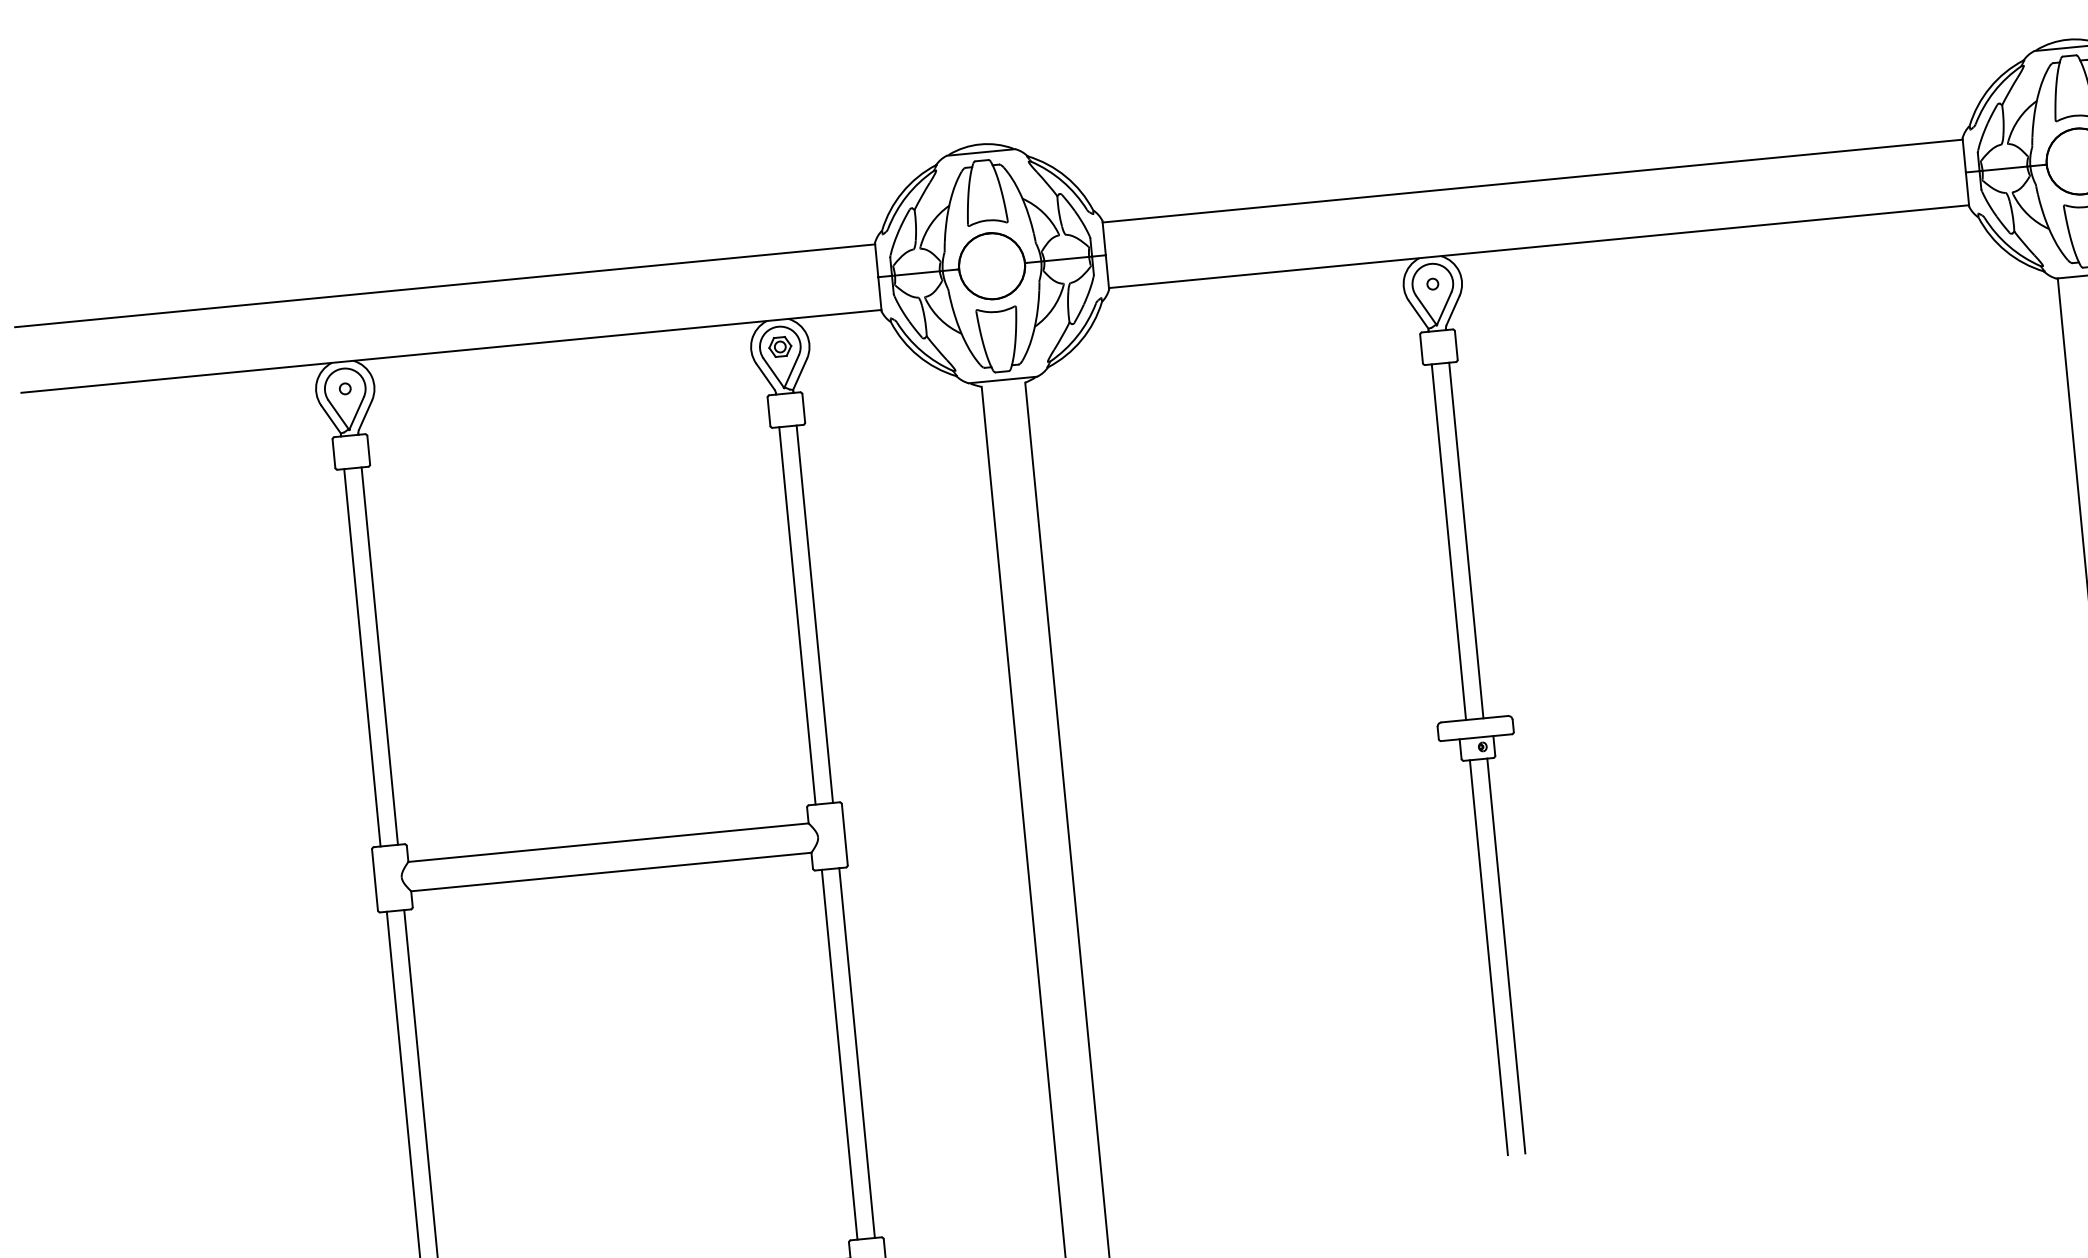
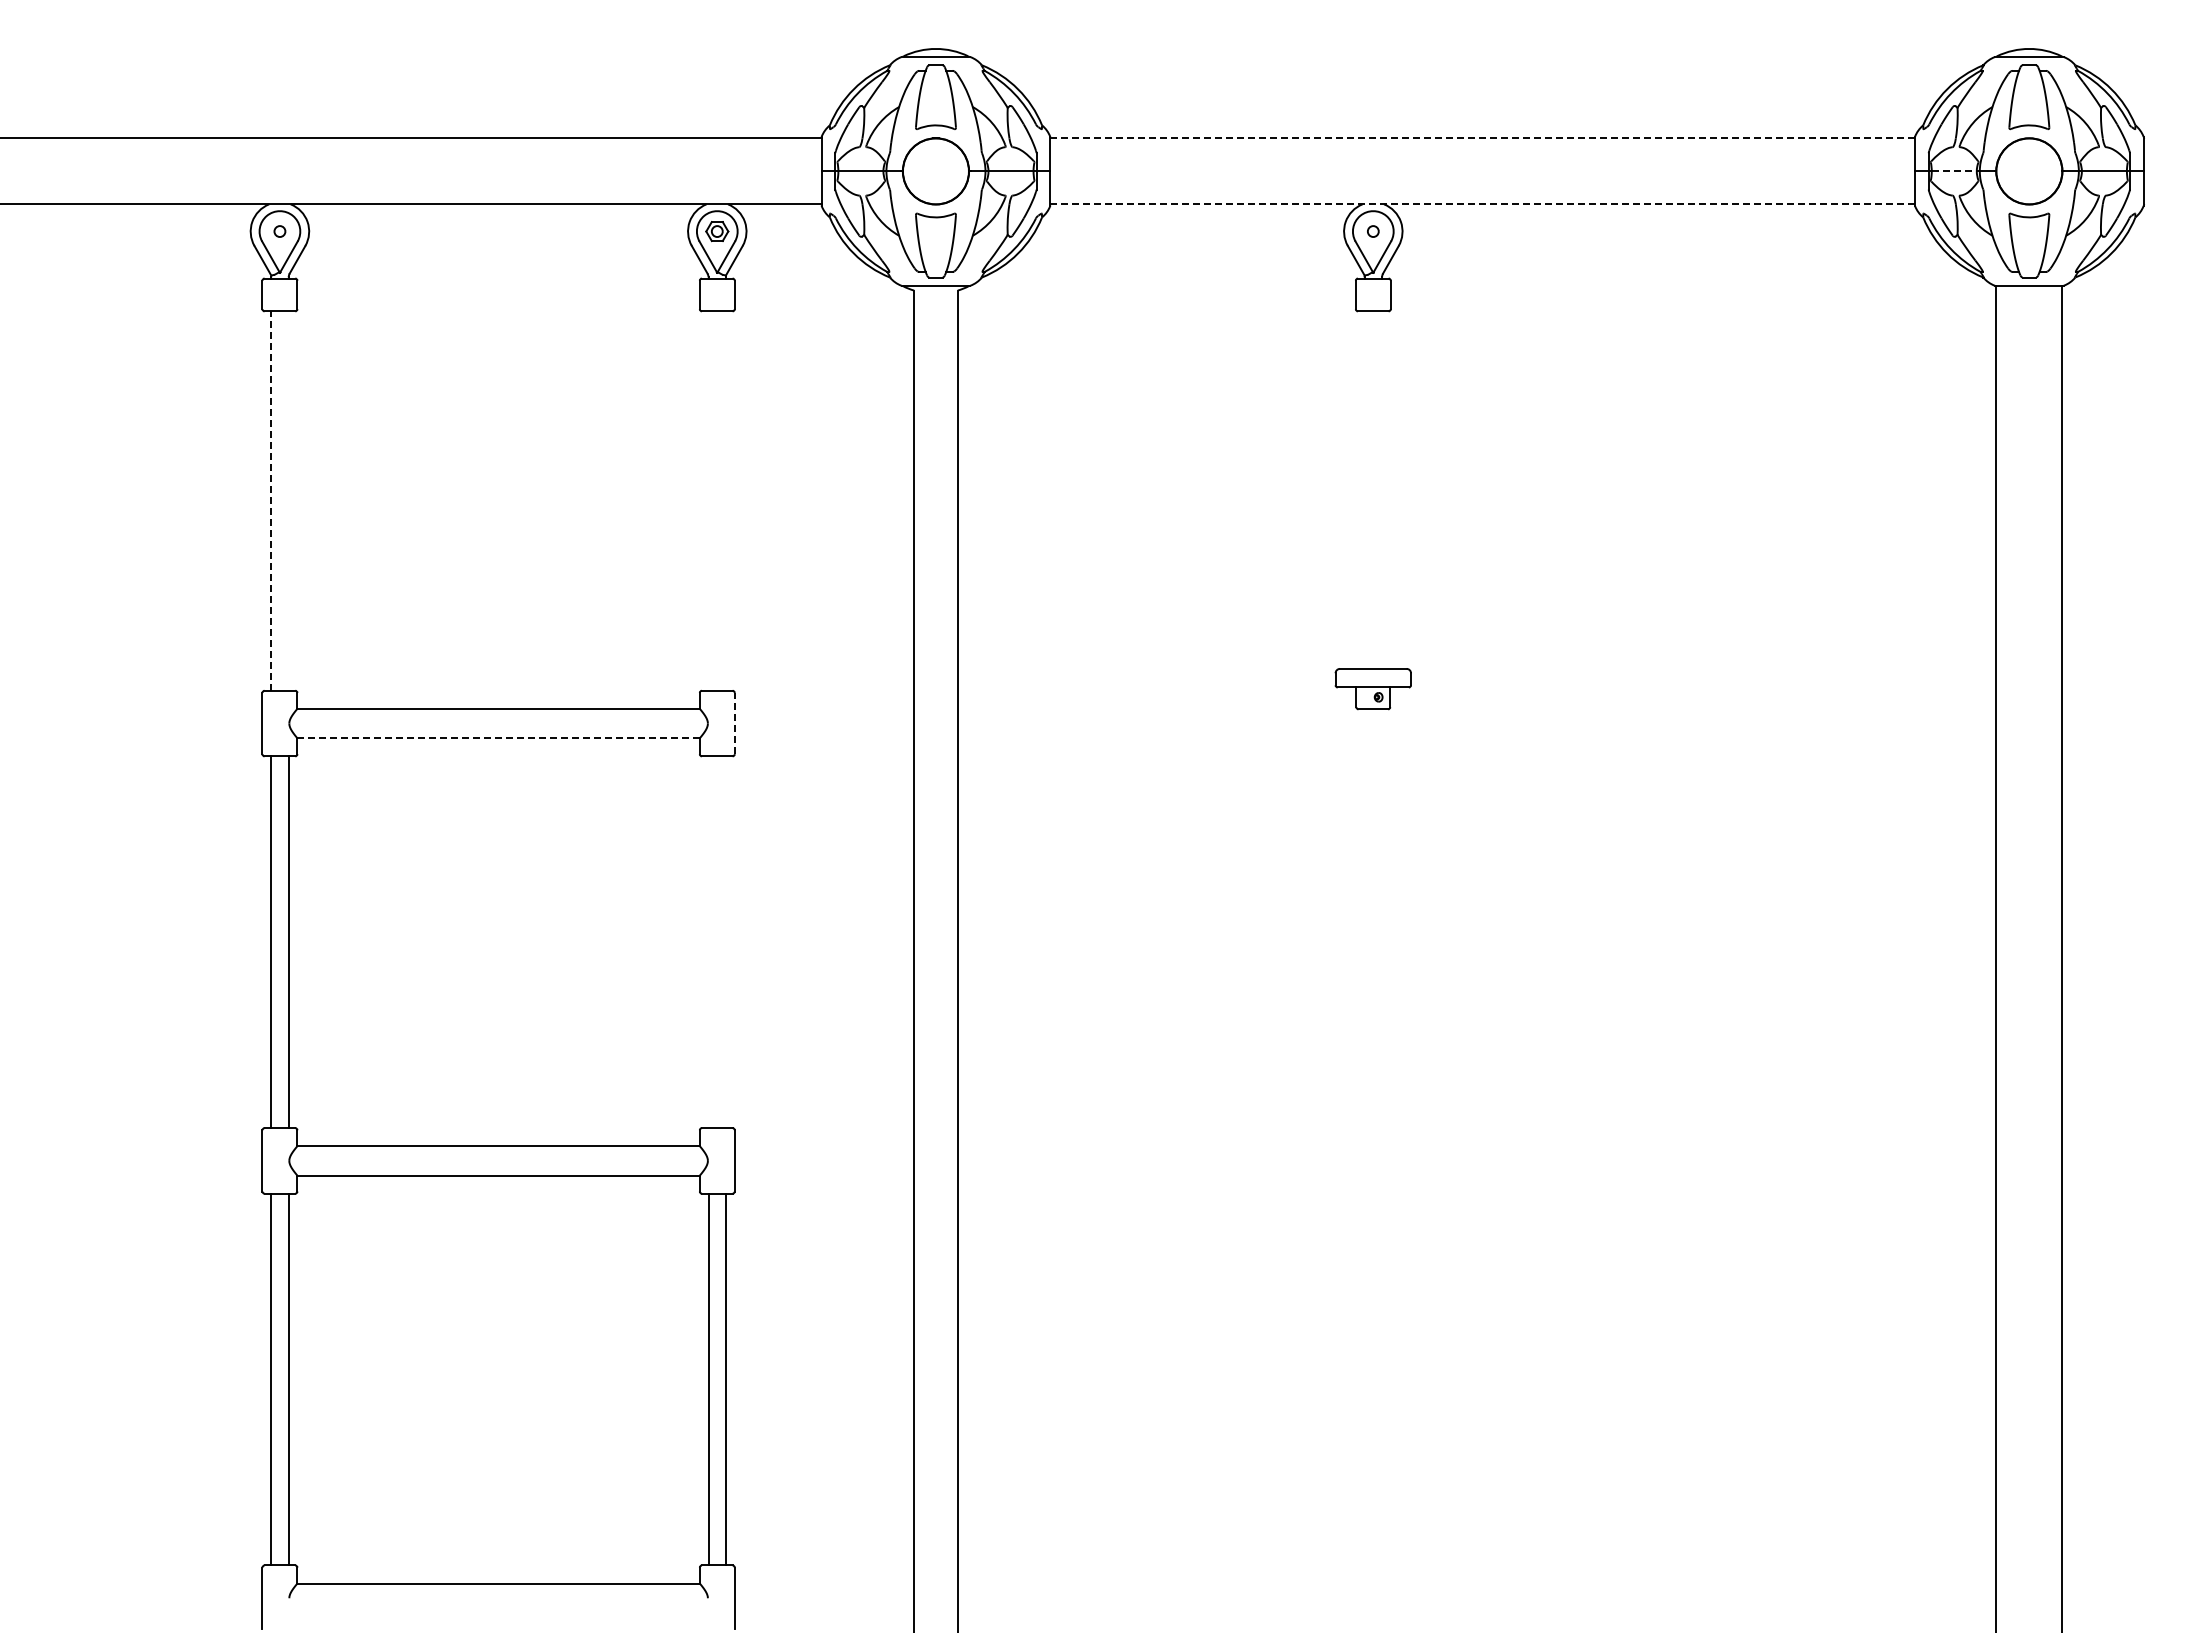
line: (2005, 168) -> (1954, 171), solid -> dashed
line: (1533, 181) -> (1483, 138), solid -> dashed
line: (1539, 246) -> (1483, 204), solid -> dashed
line: (1466, 539) -> (1382, 489), removed
line: (1448, 541) -> (1364, 489), removed
line: (815, 613) -> (726, 500), removed
line: (797, 615) -> (708, 500), removed
line: (379, 655) -> (288, 500), removed
line: (362, 658) -> (271, 501), solid -> dashed
line: (844, 834) -> (734, 723), solid -> dashed
line: (611, 872) -> (498, 738), solid -> dashed
line: (1506, 955) -> (1382, 907), removed
line: (1488, 957) -> (1364, 907), removed
line: (857, 1053) -> (726, 942), removed
line: (839, 1055) -> (708, 942), removed

